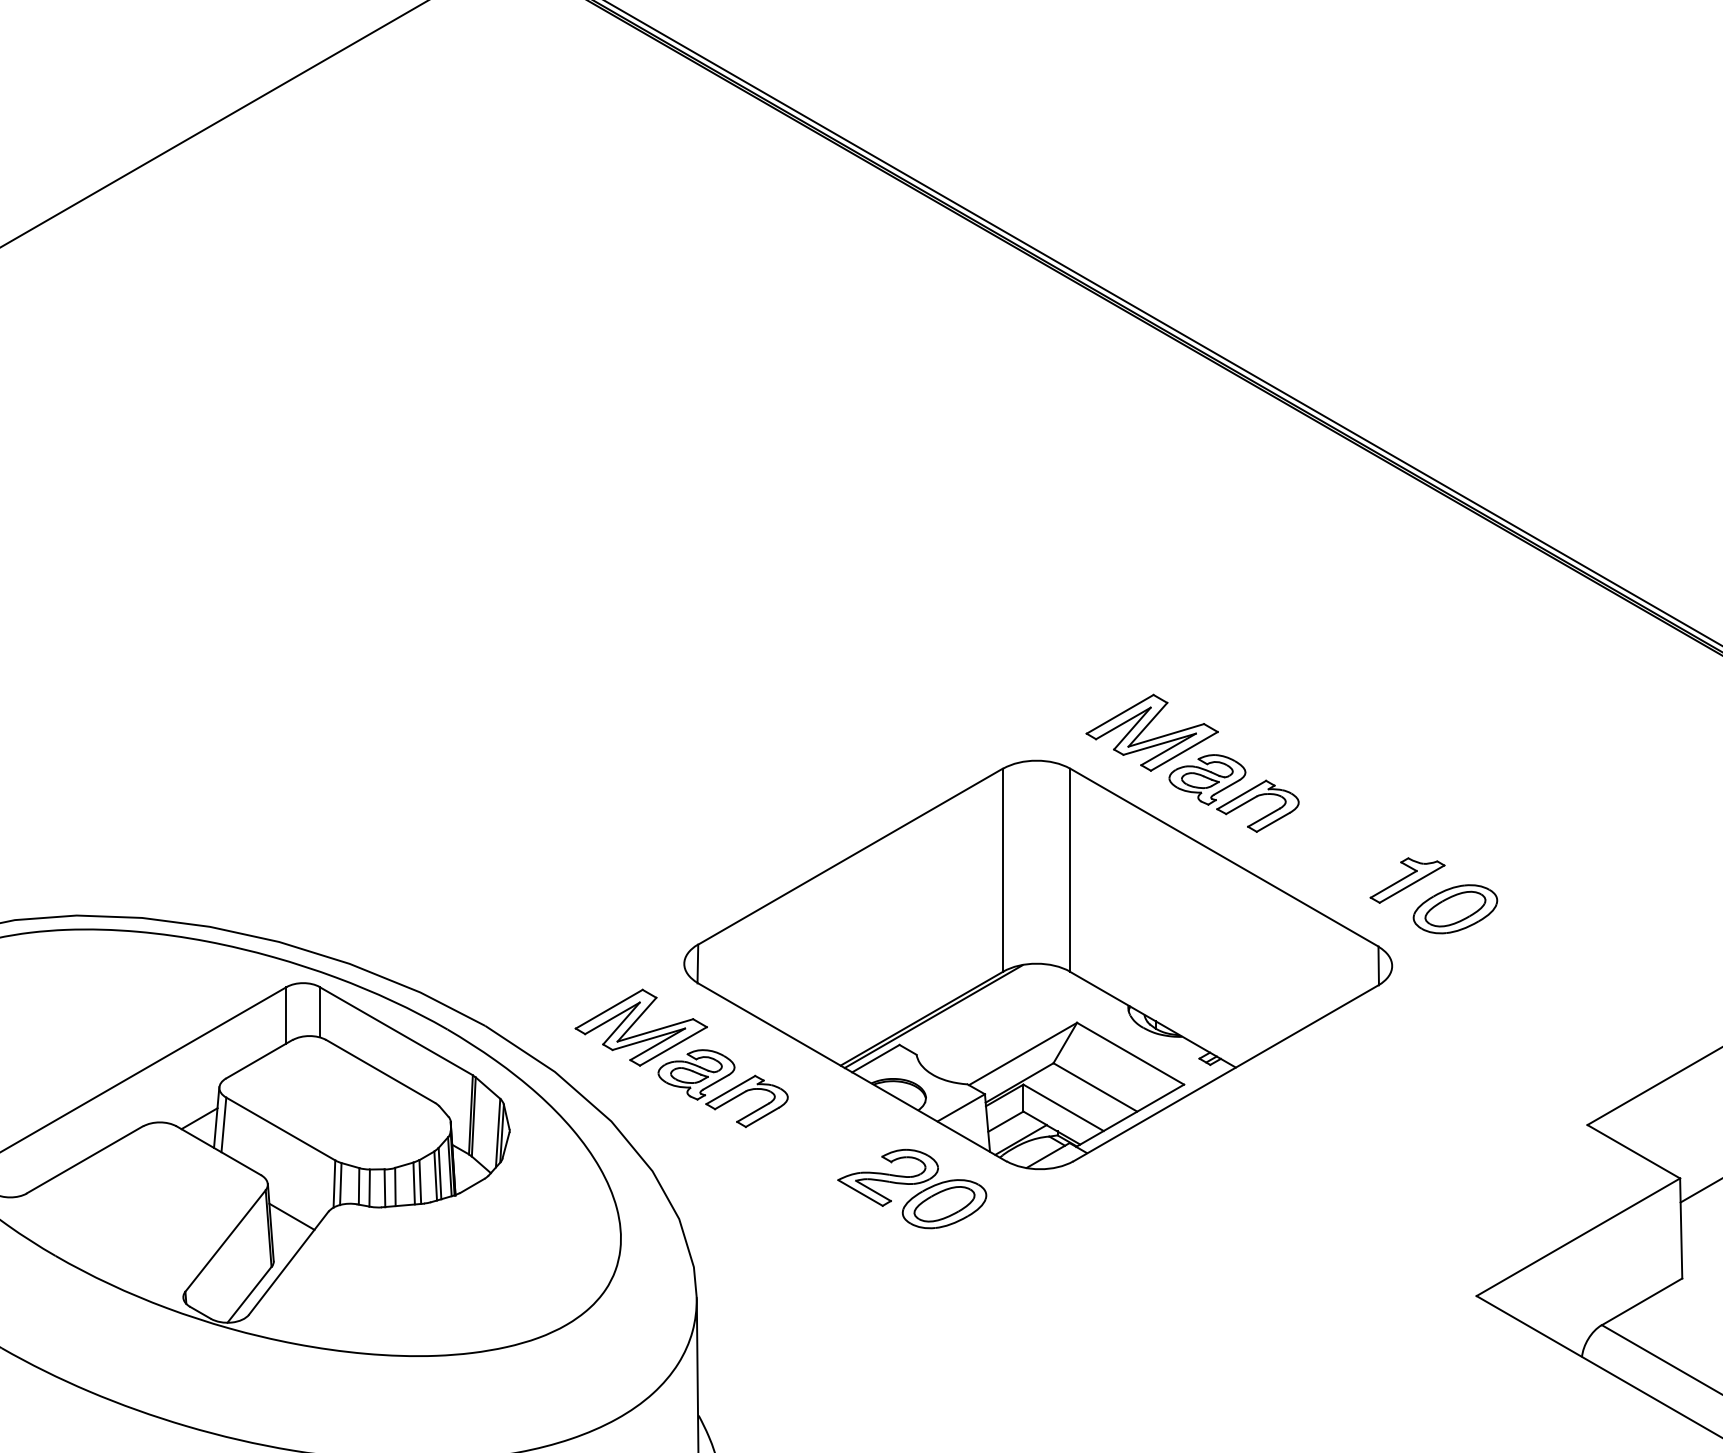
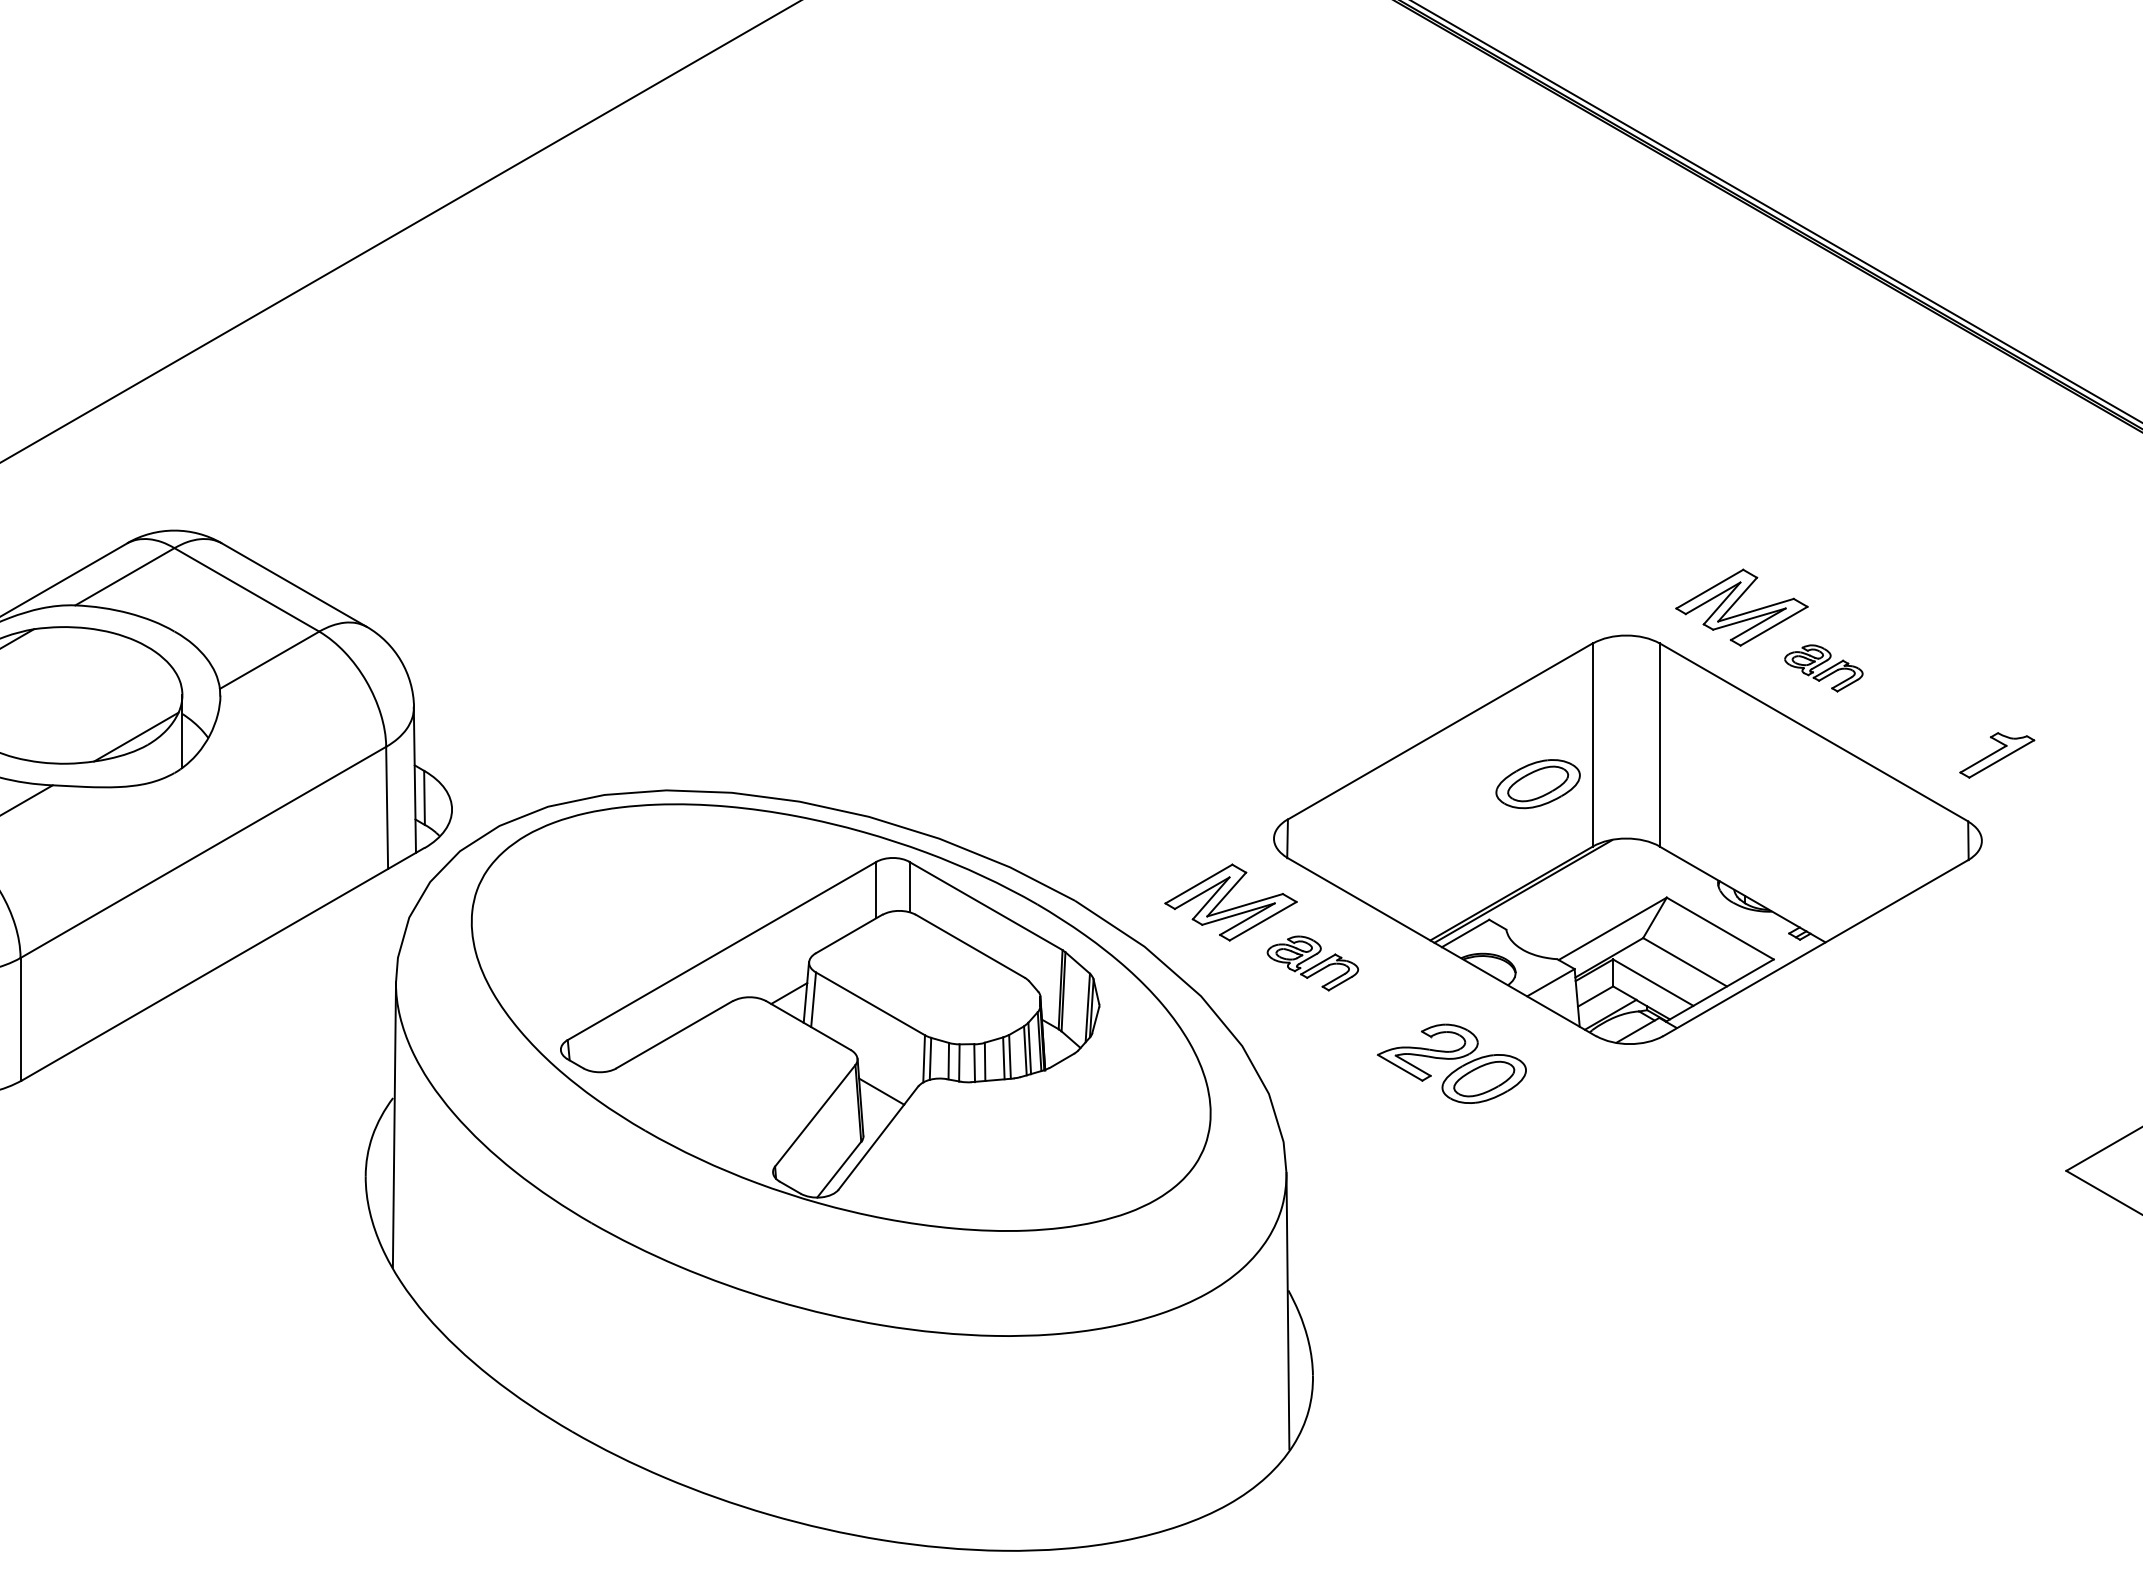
part: (1233, 793) -> (1823, 668), size x0.6
part: (1454, 909) -> (1537, 784), moved
part: (722, 1088) -> (1312, 963), size x0.7
part: (911, 1188) -> (1451, 1063), moved

